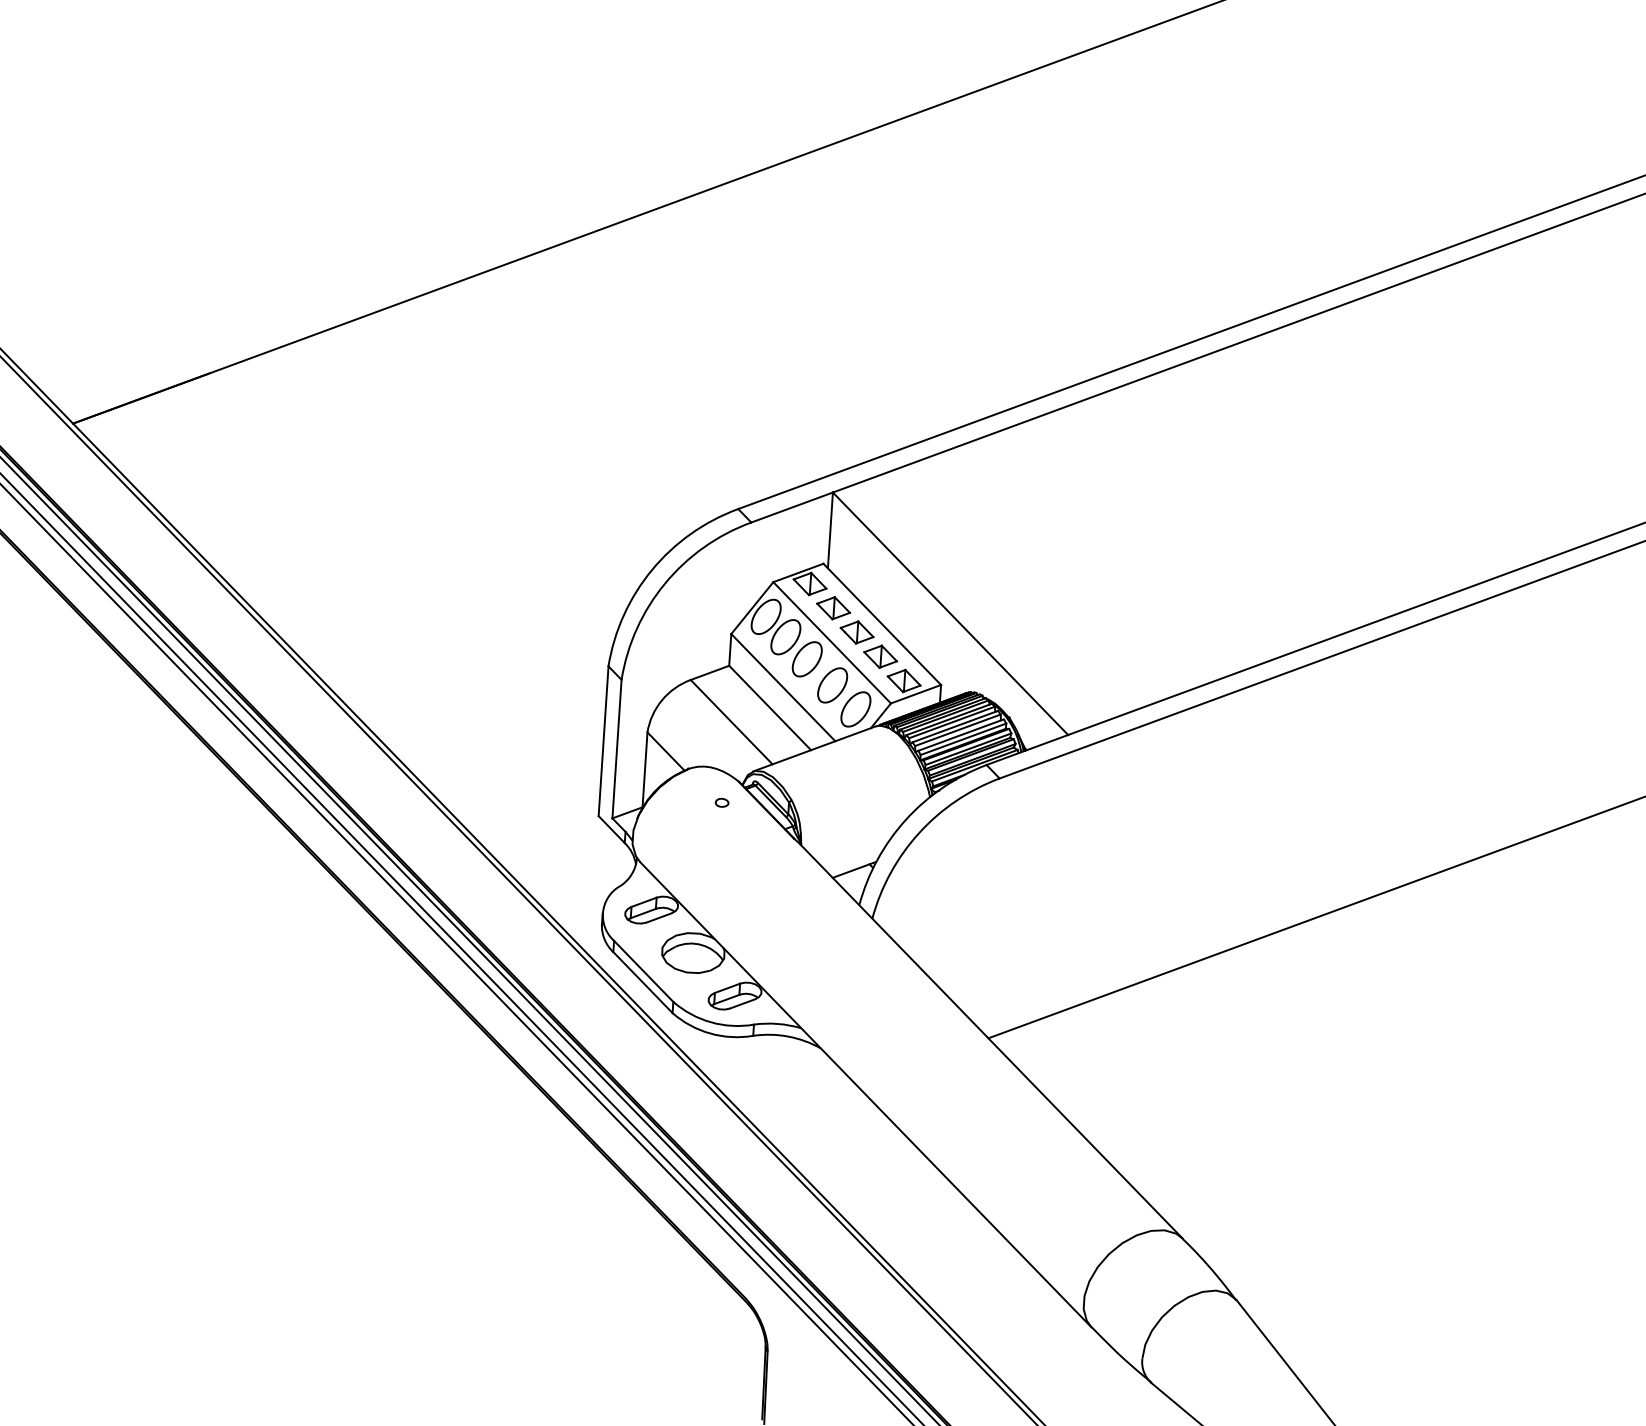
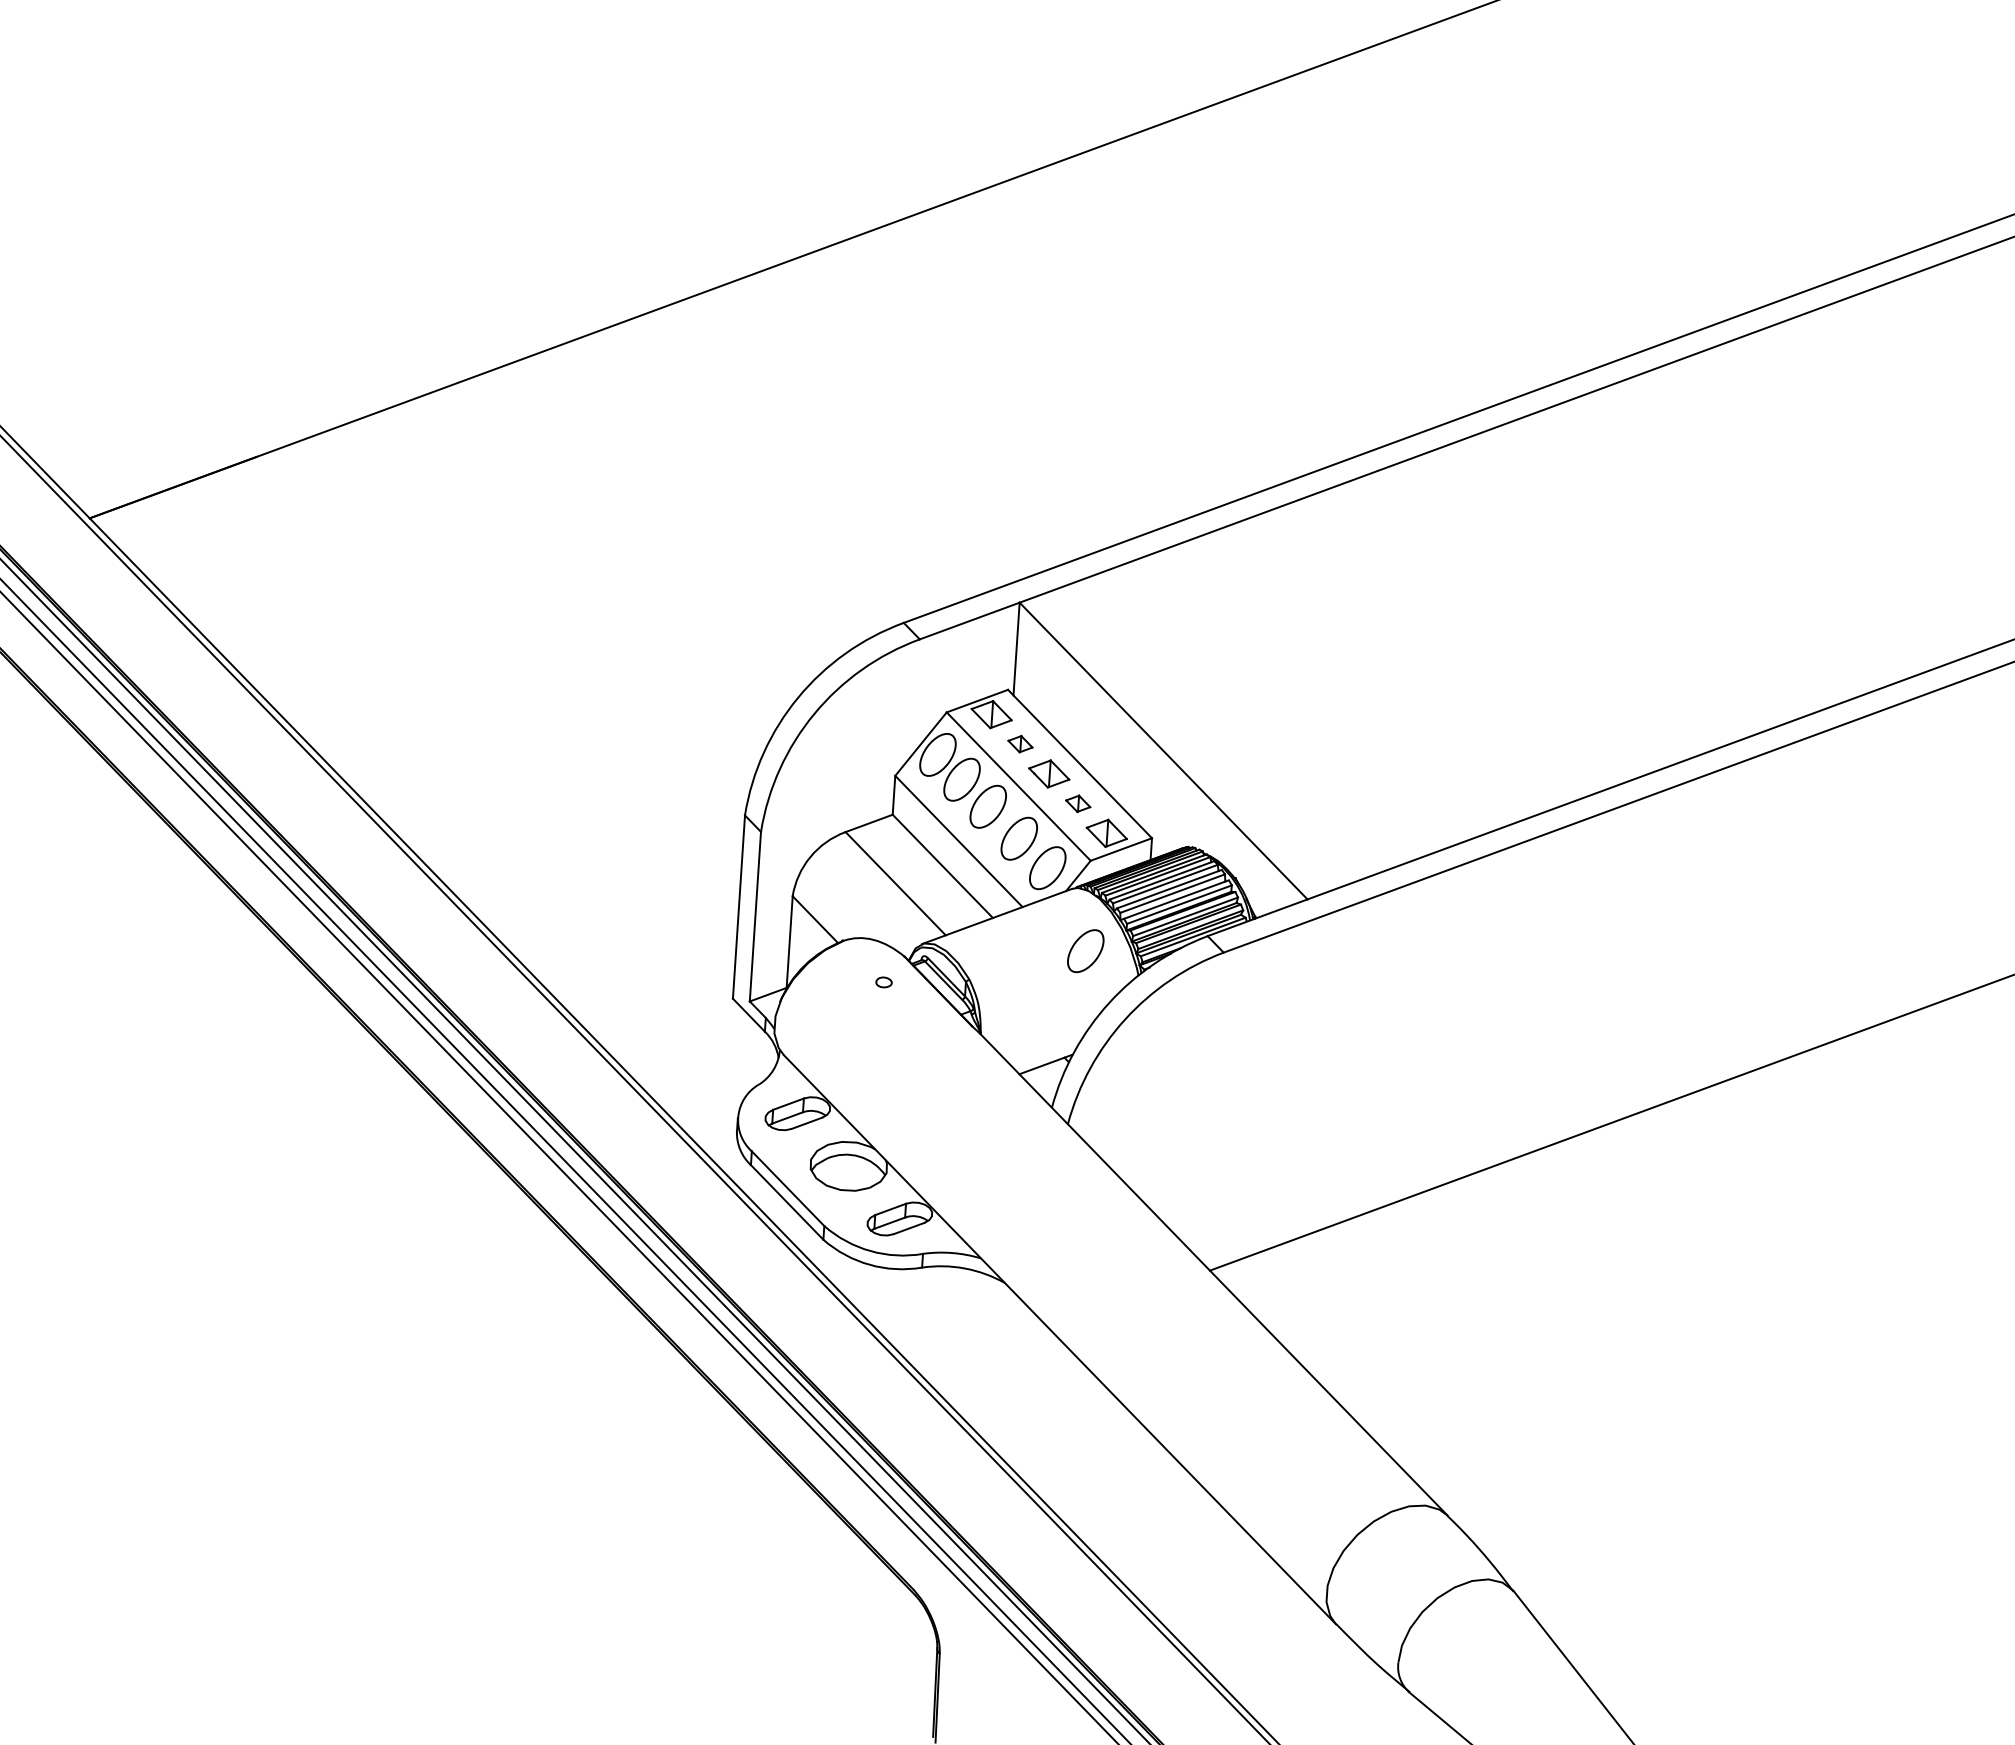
part: (833, 607) -> (1020, 743), size x0.6
part: (881, 656) -> (1078, 803), size x0.6
part: (886, 777) -> (1085, 951), added

